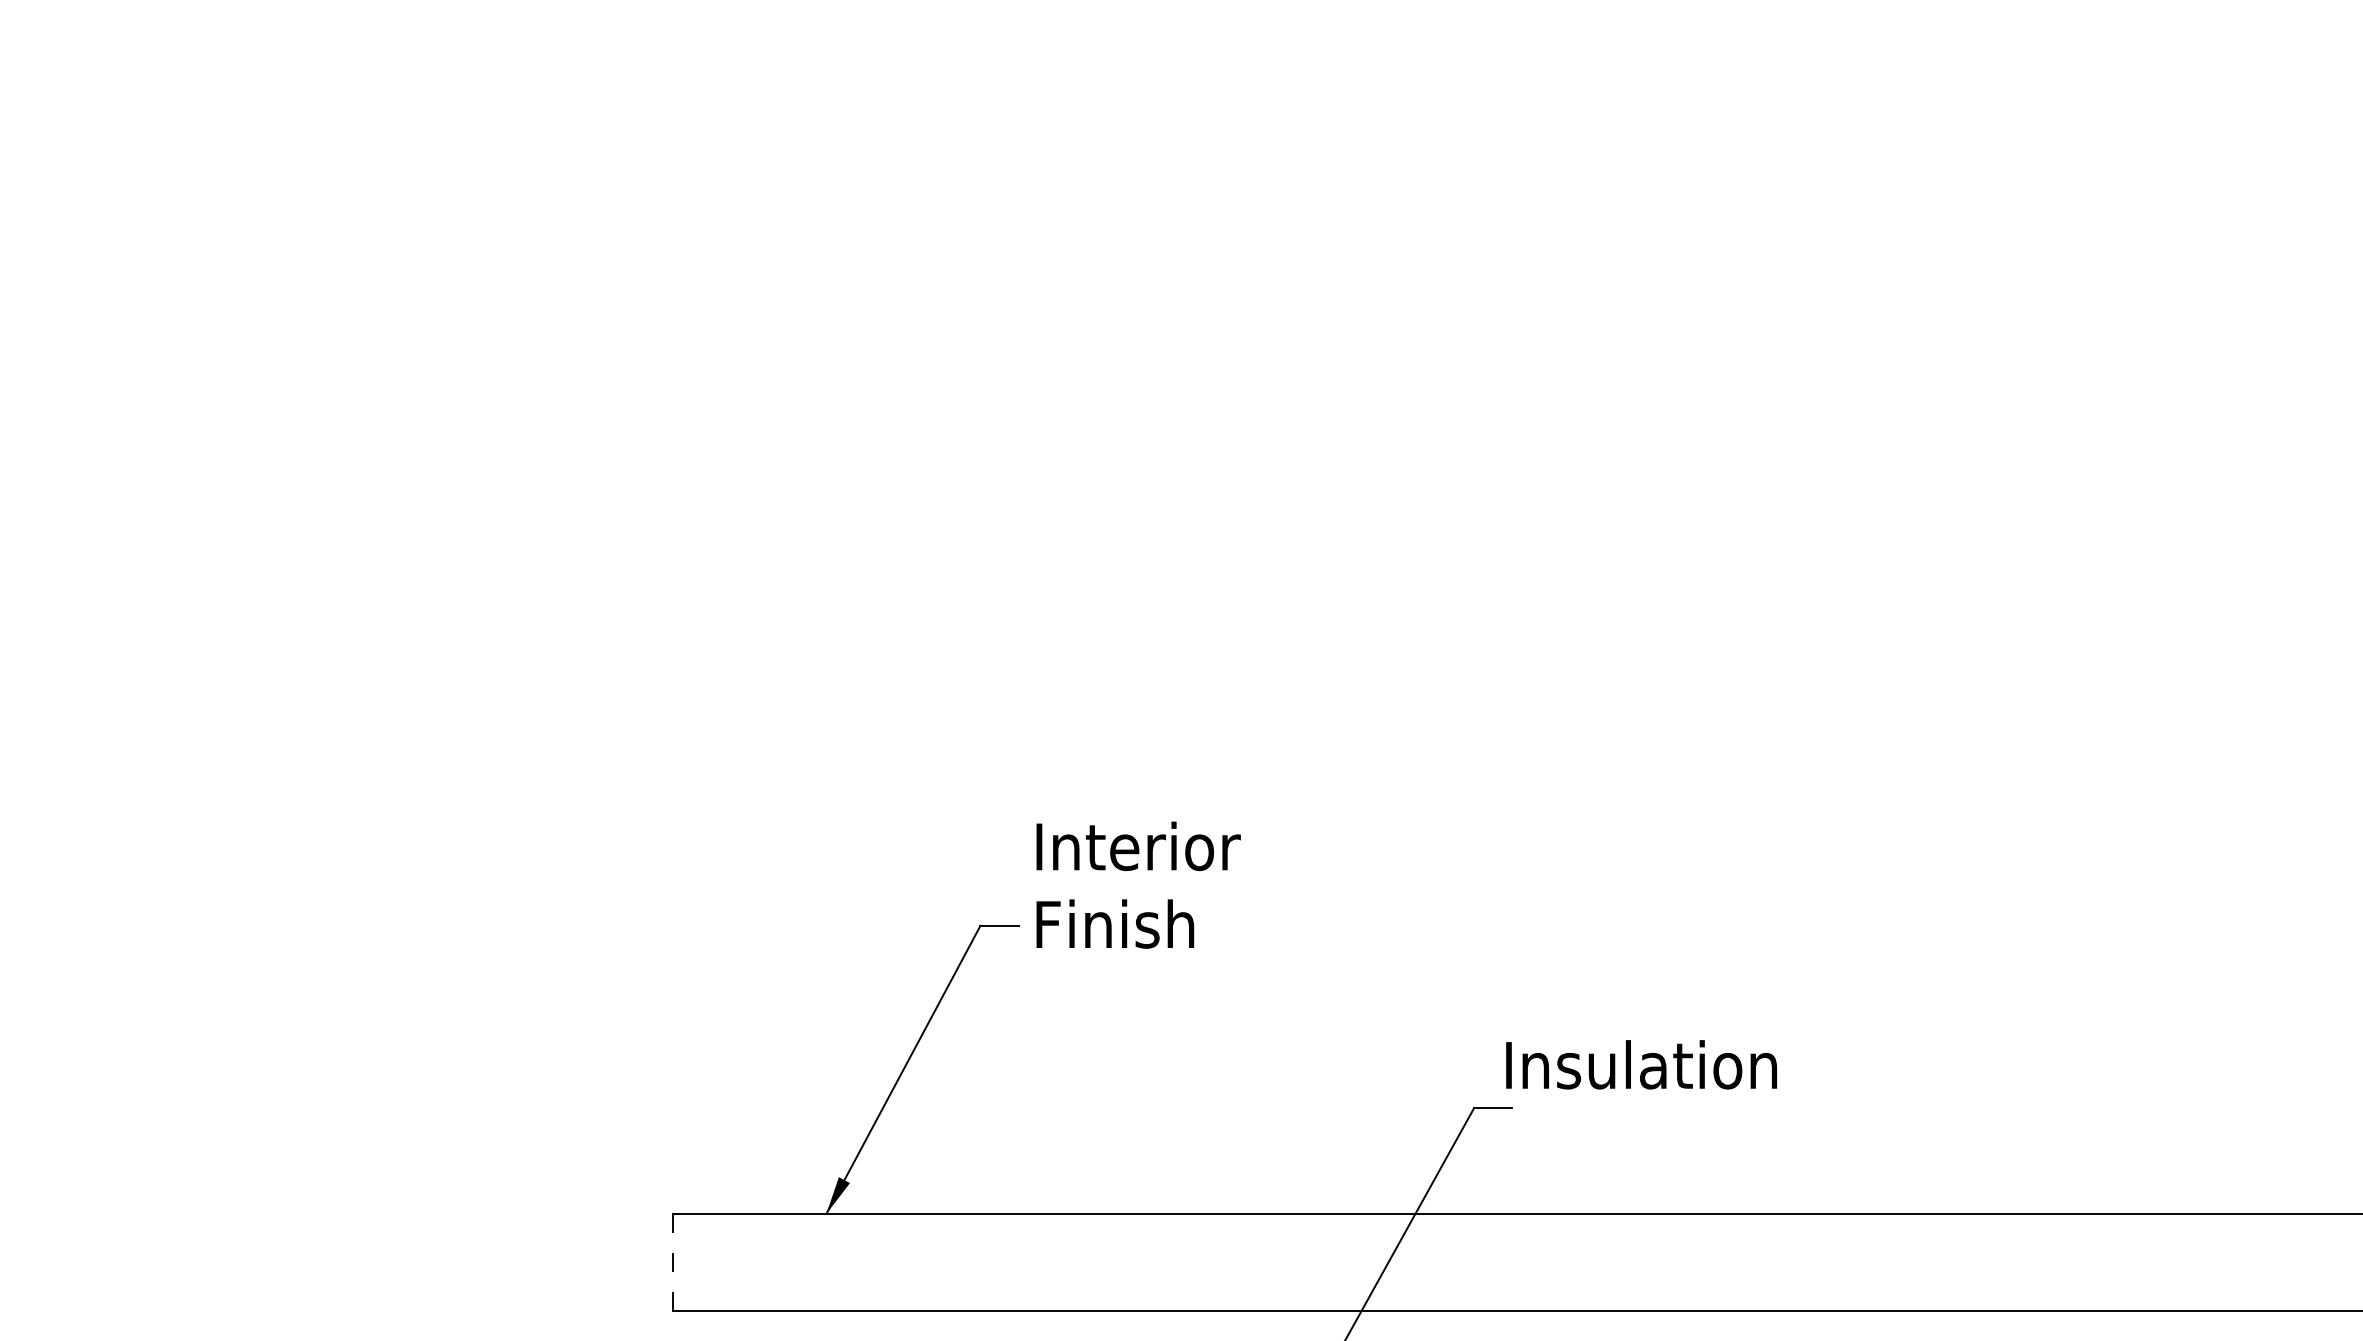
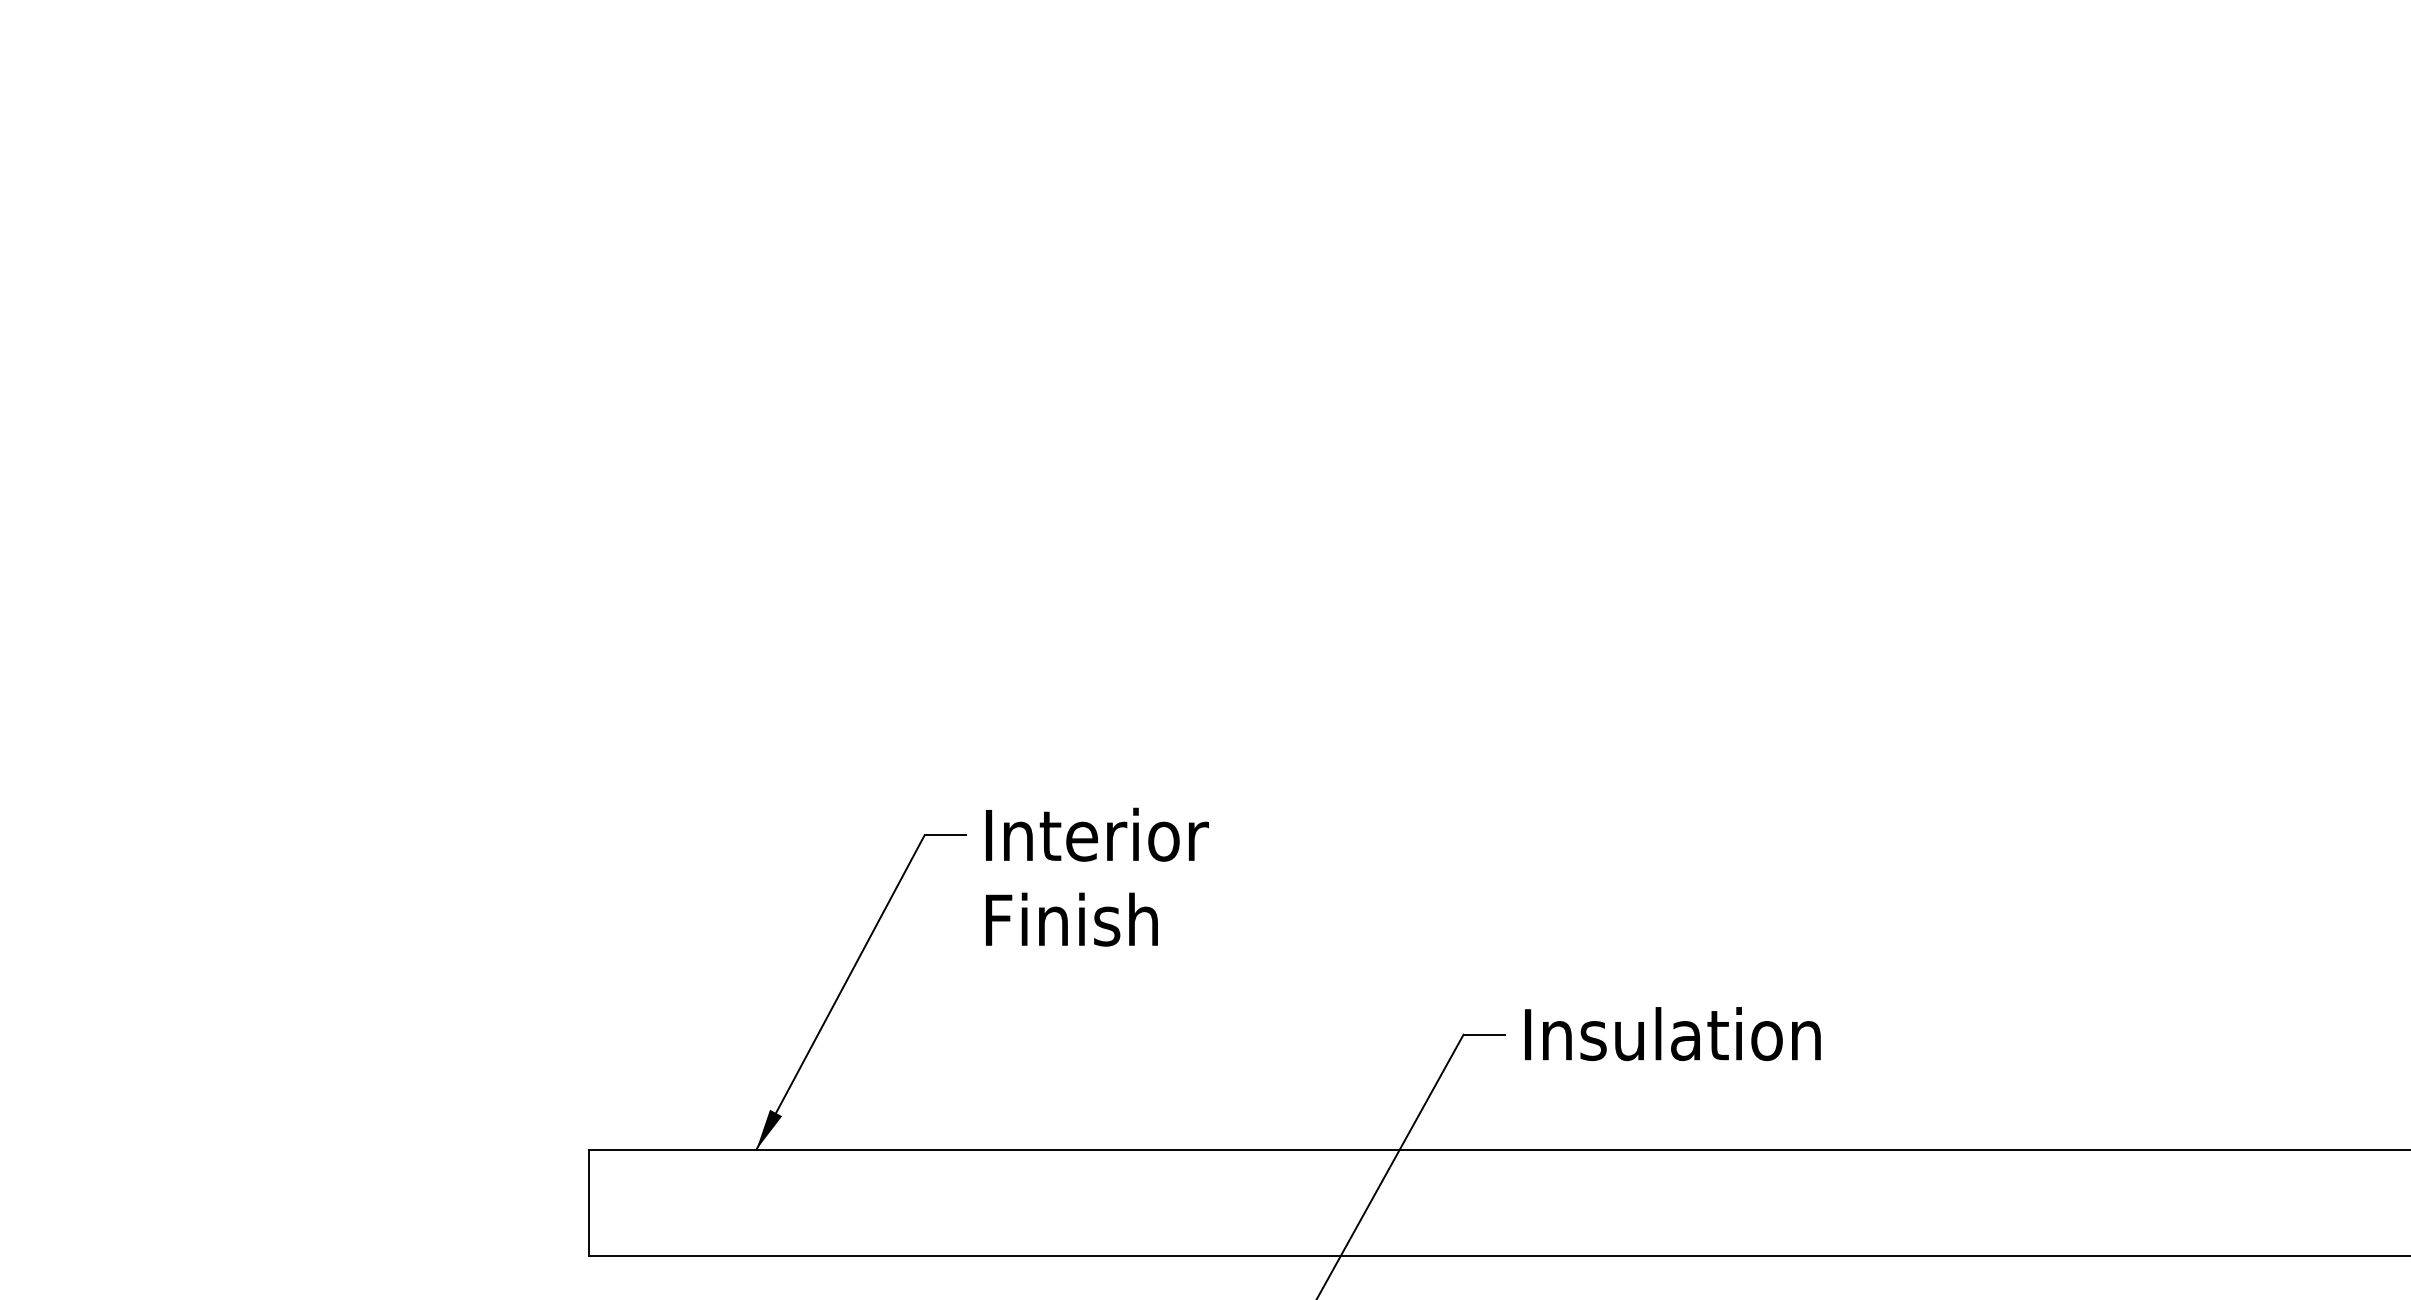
text: (1138, 884) -> (1097, 876), moved
text: (1641, 1064) -> (1672, 1033), moved
line: (672, 1262) -> (588, 1202), dashed -> solid

